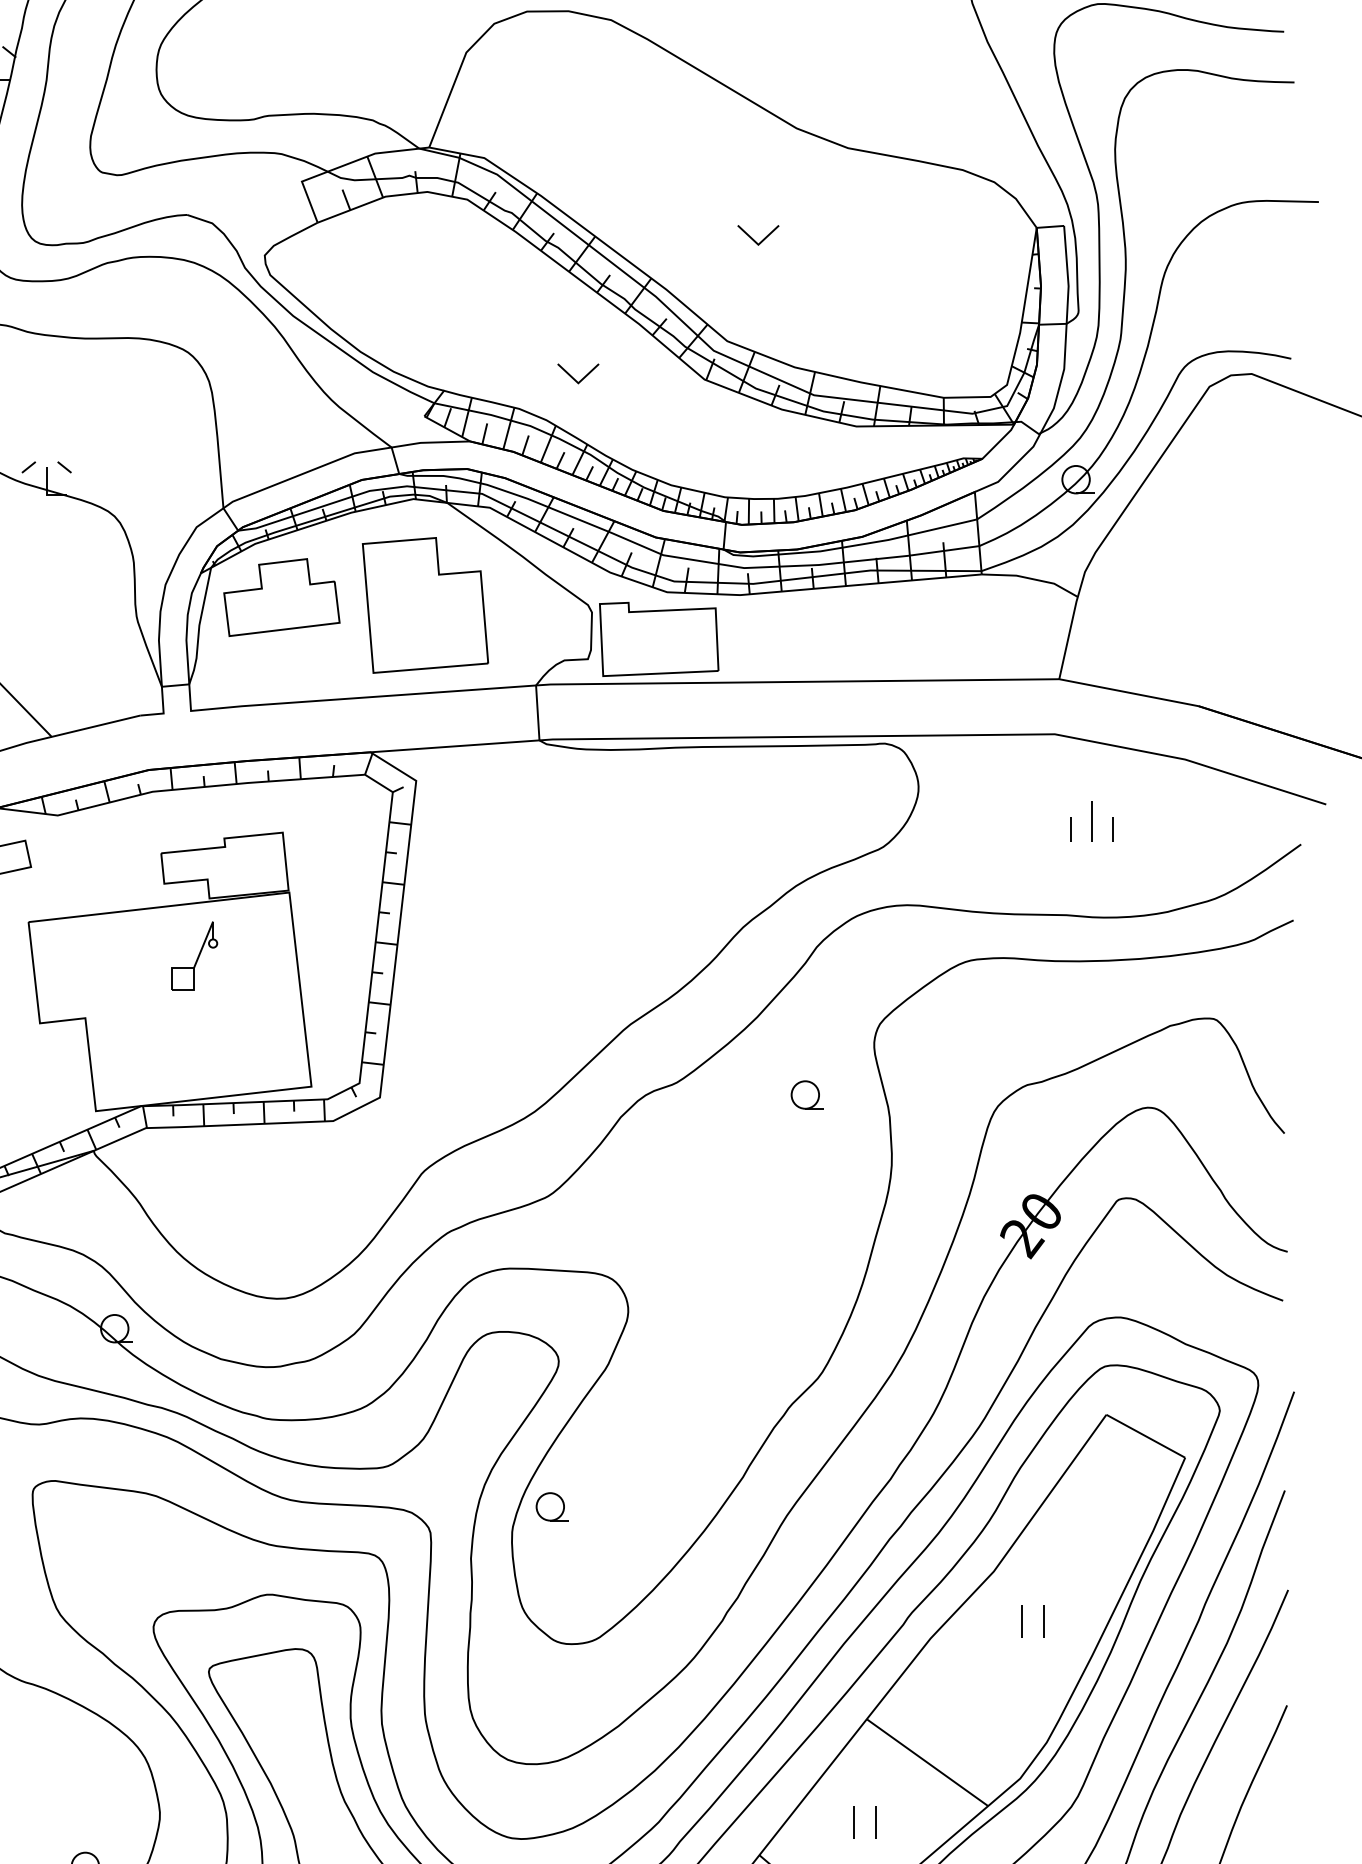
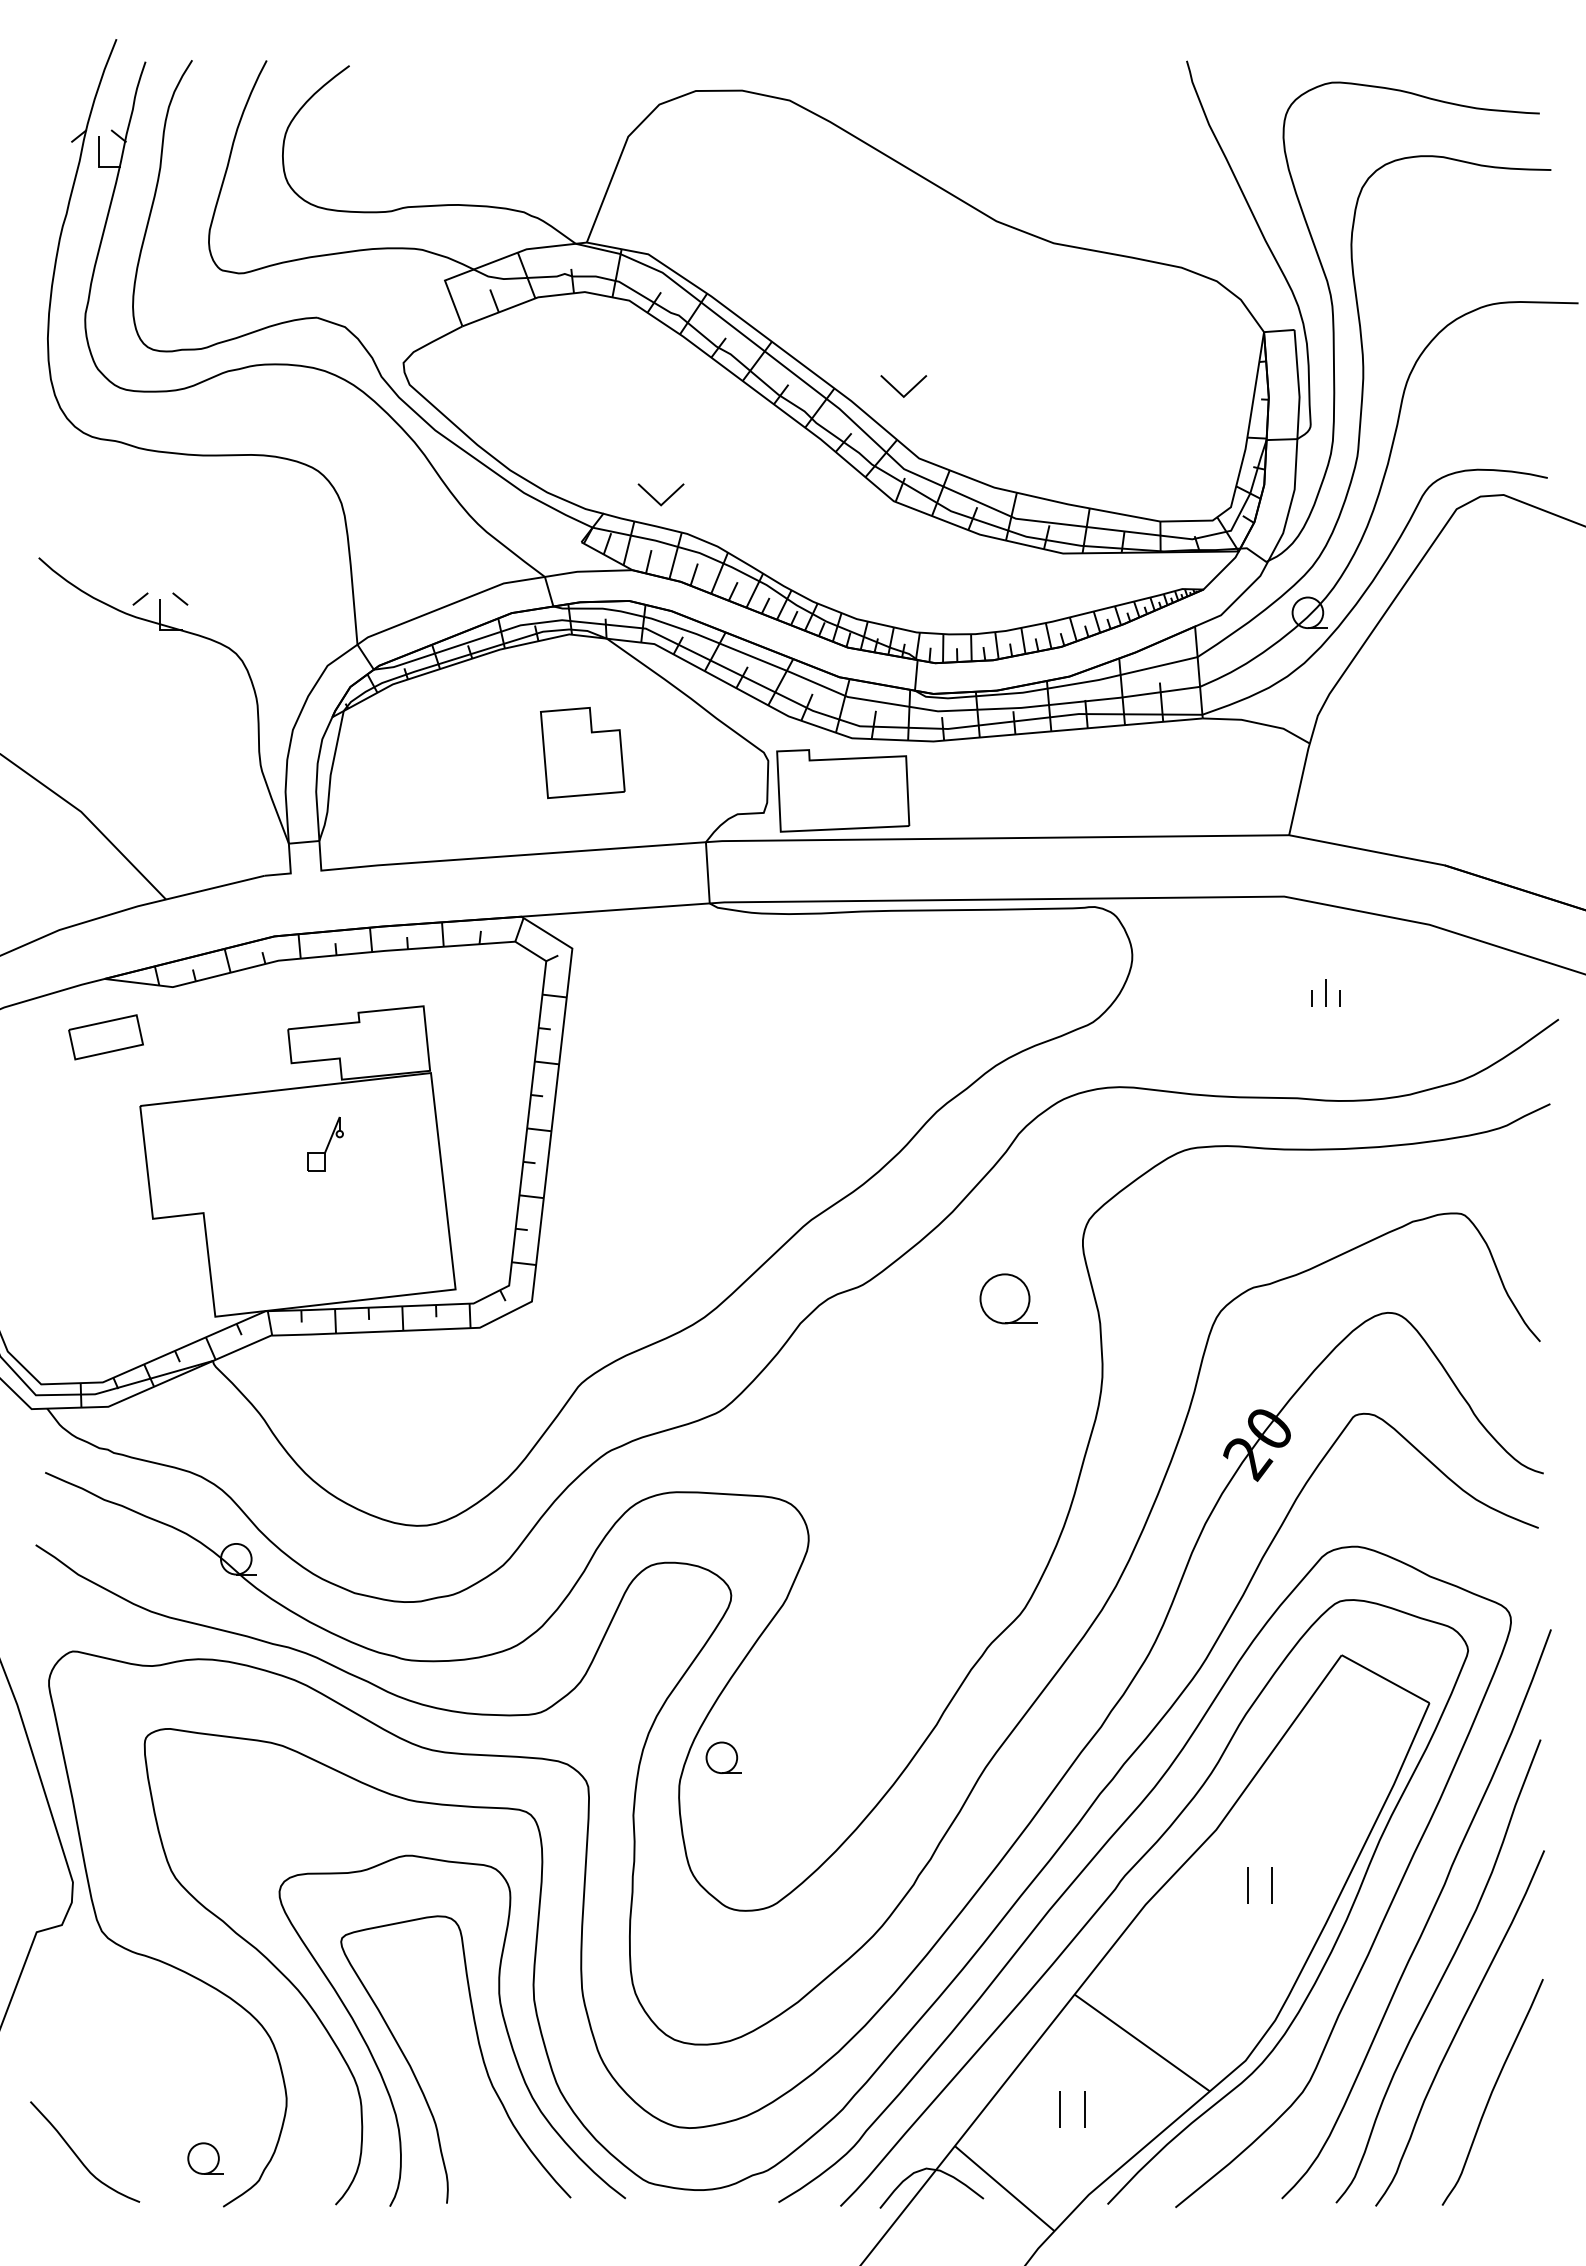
part: (753, 238) -> (898, 390), moved
part: (573, 377) -> (655, 498), moved
part: (281, 597) -> (422, 744), removed
part: (425, 604) -> (582, 752), size x0.6
part: (1091, 820) -> (1325, 992), size x0.6
part: (194, 955) -> (325, 1143), size x0.7
part: (806, 1094) -> (1007, 1298), size x1.6

